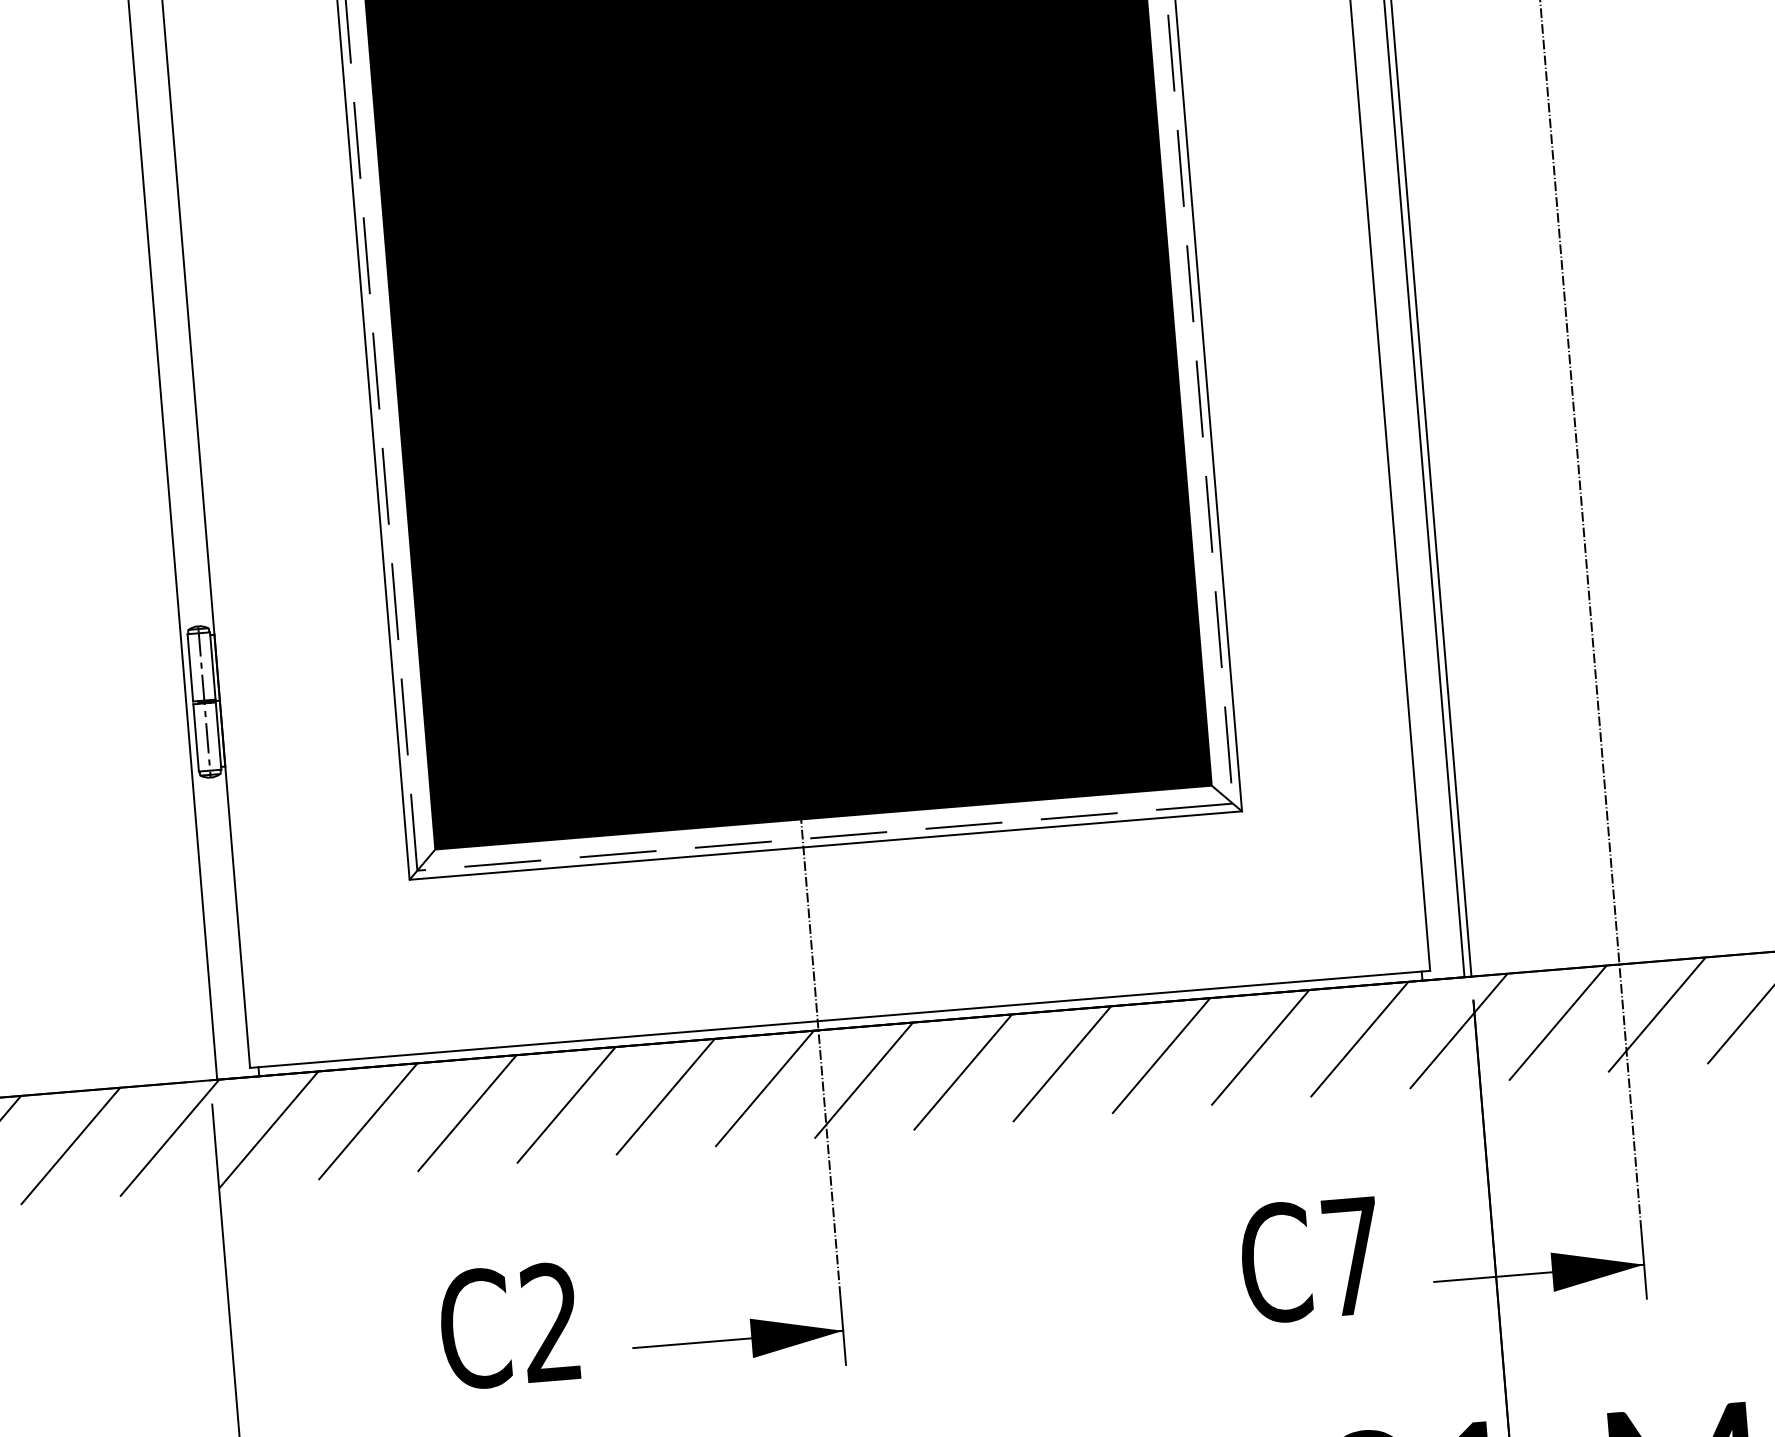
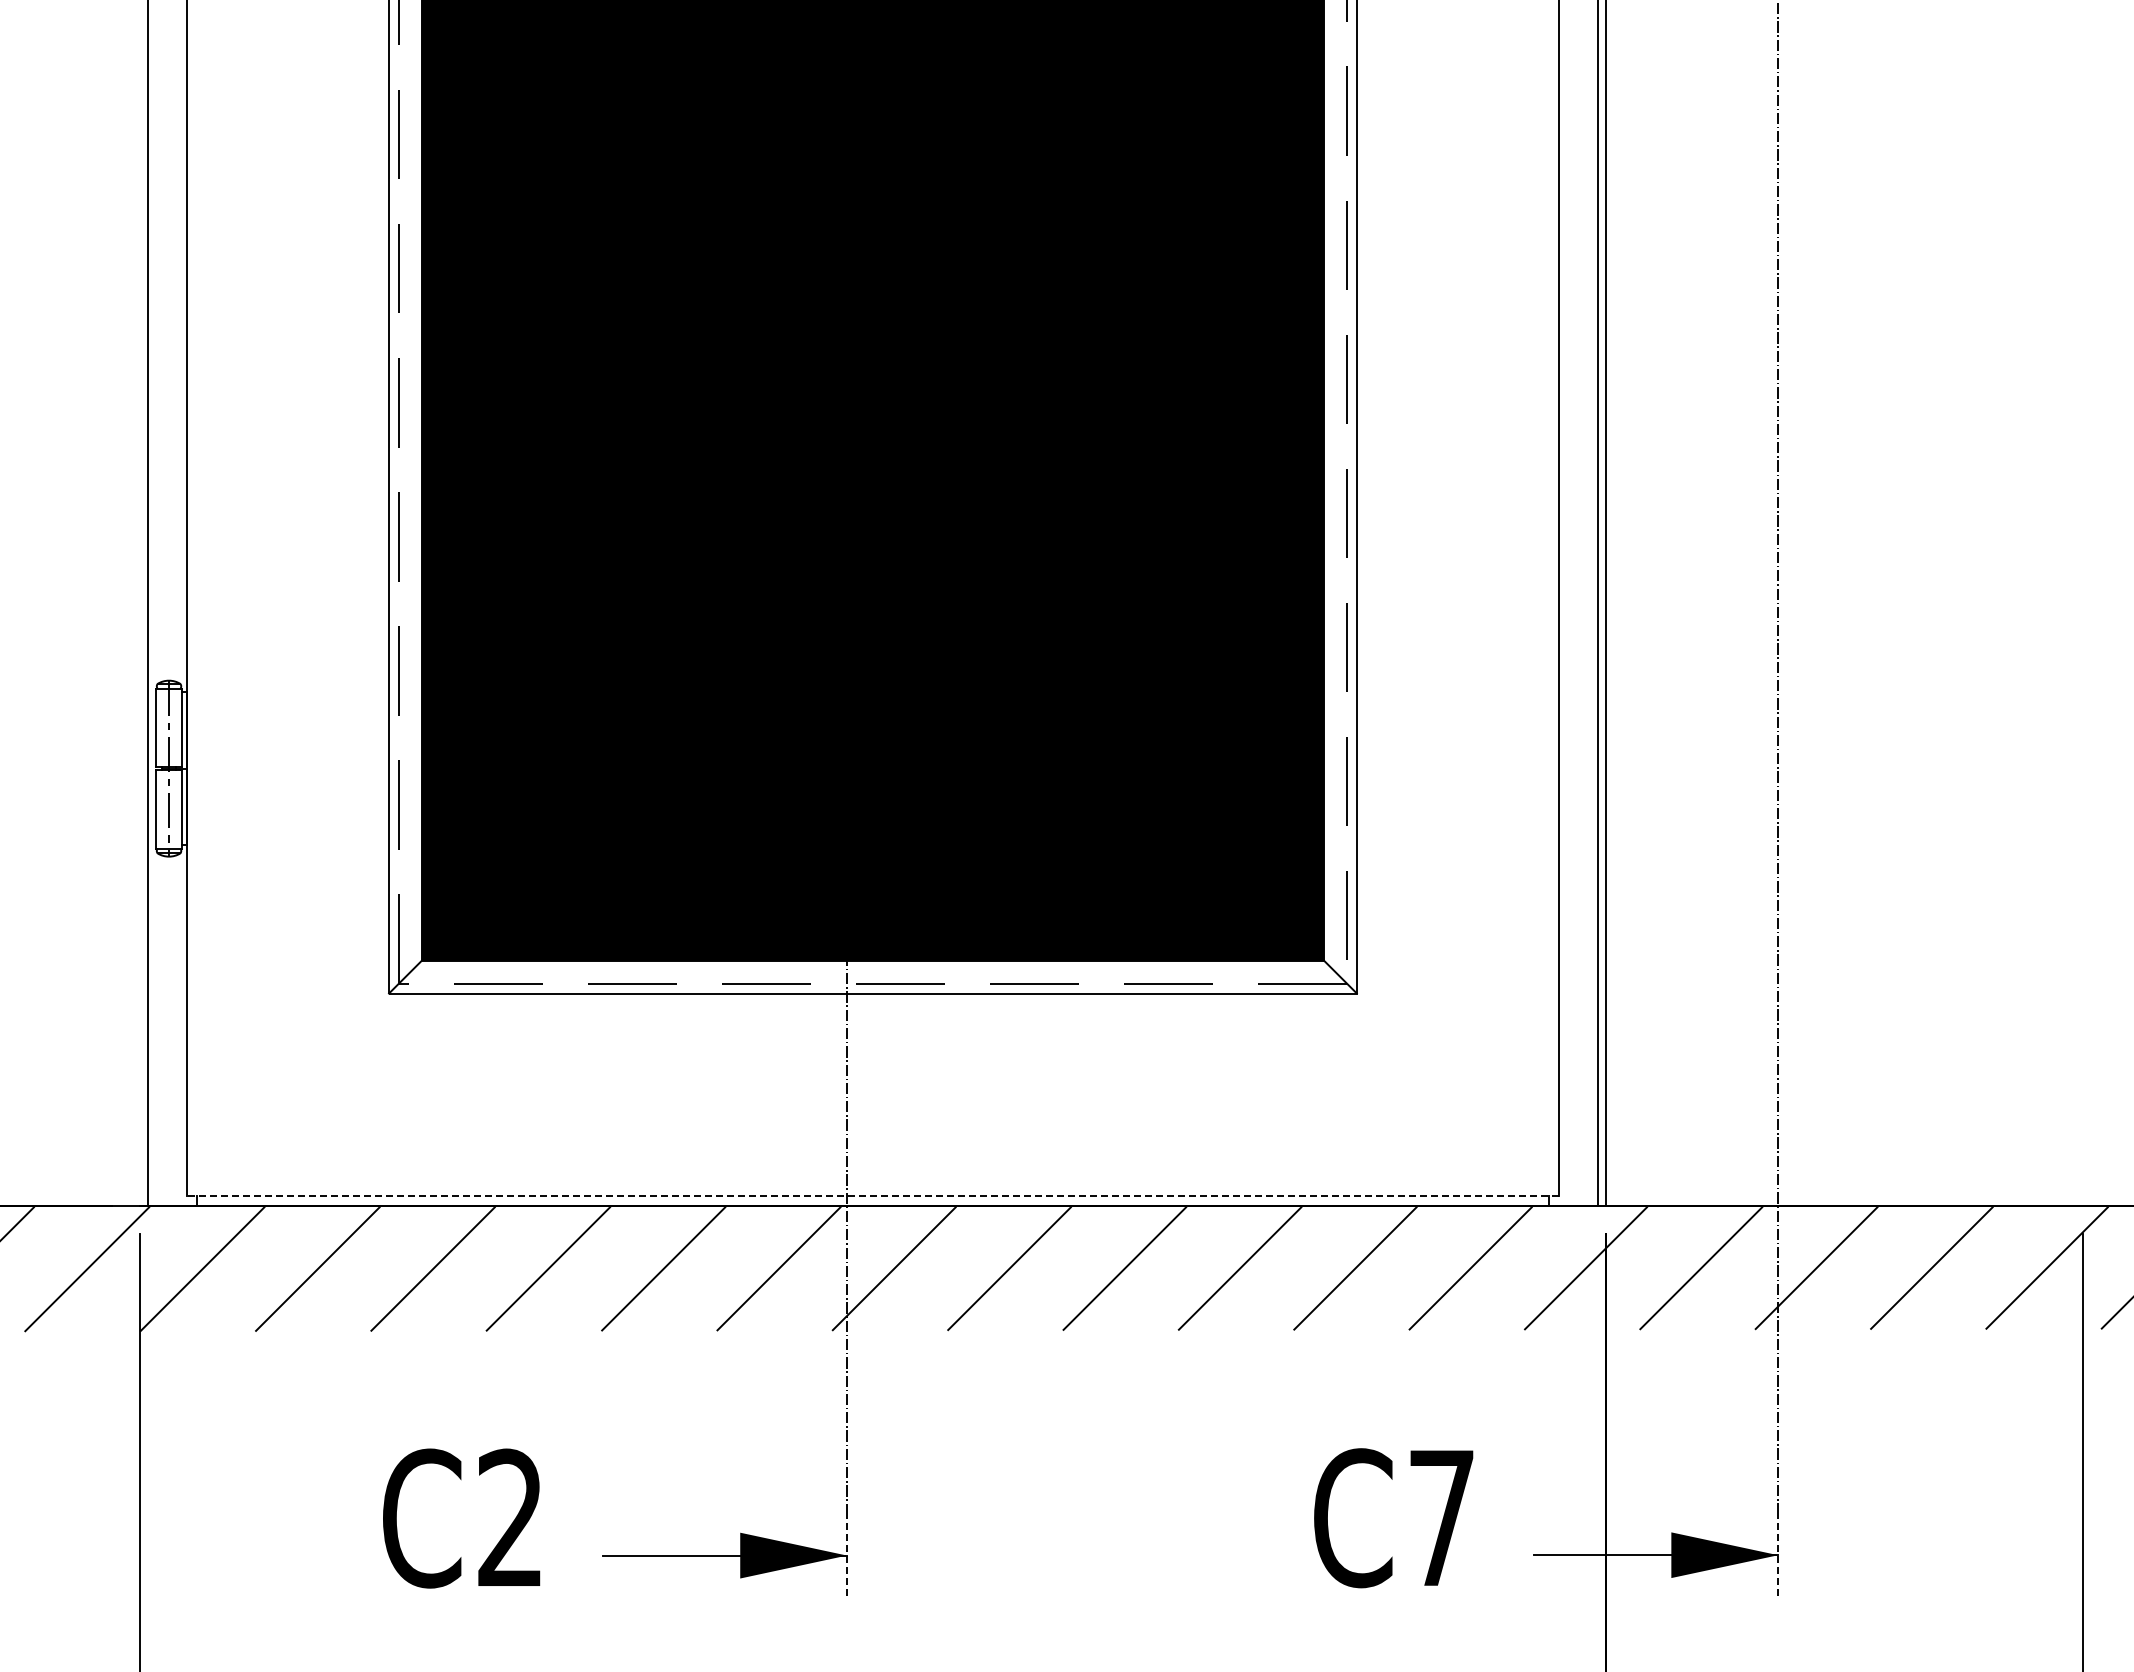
line: (839, 1019) -> (872, 1195), solid -> dashed
line: (1644, 1264) -> (1778, 1555), solid -> dashed
line: (842, 1330) -> (846, 1555), solid -> dashed

